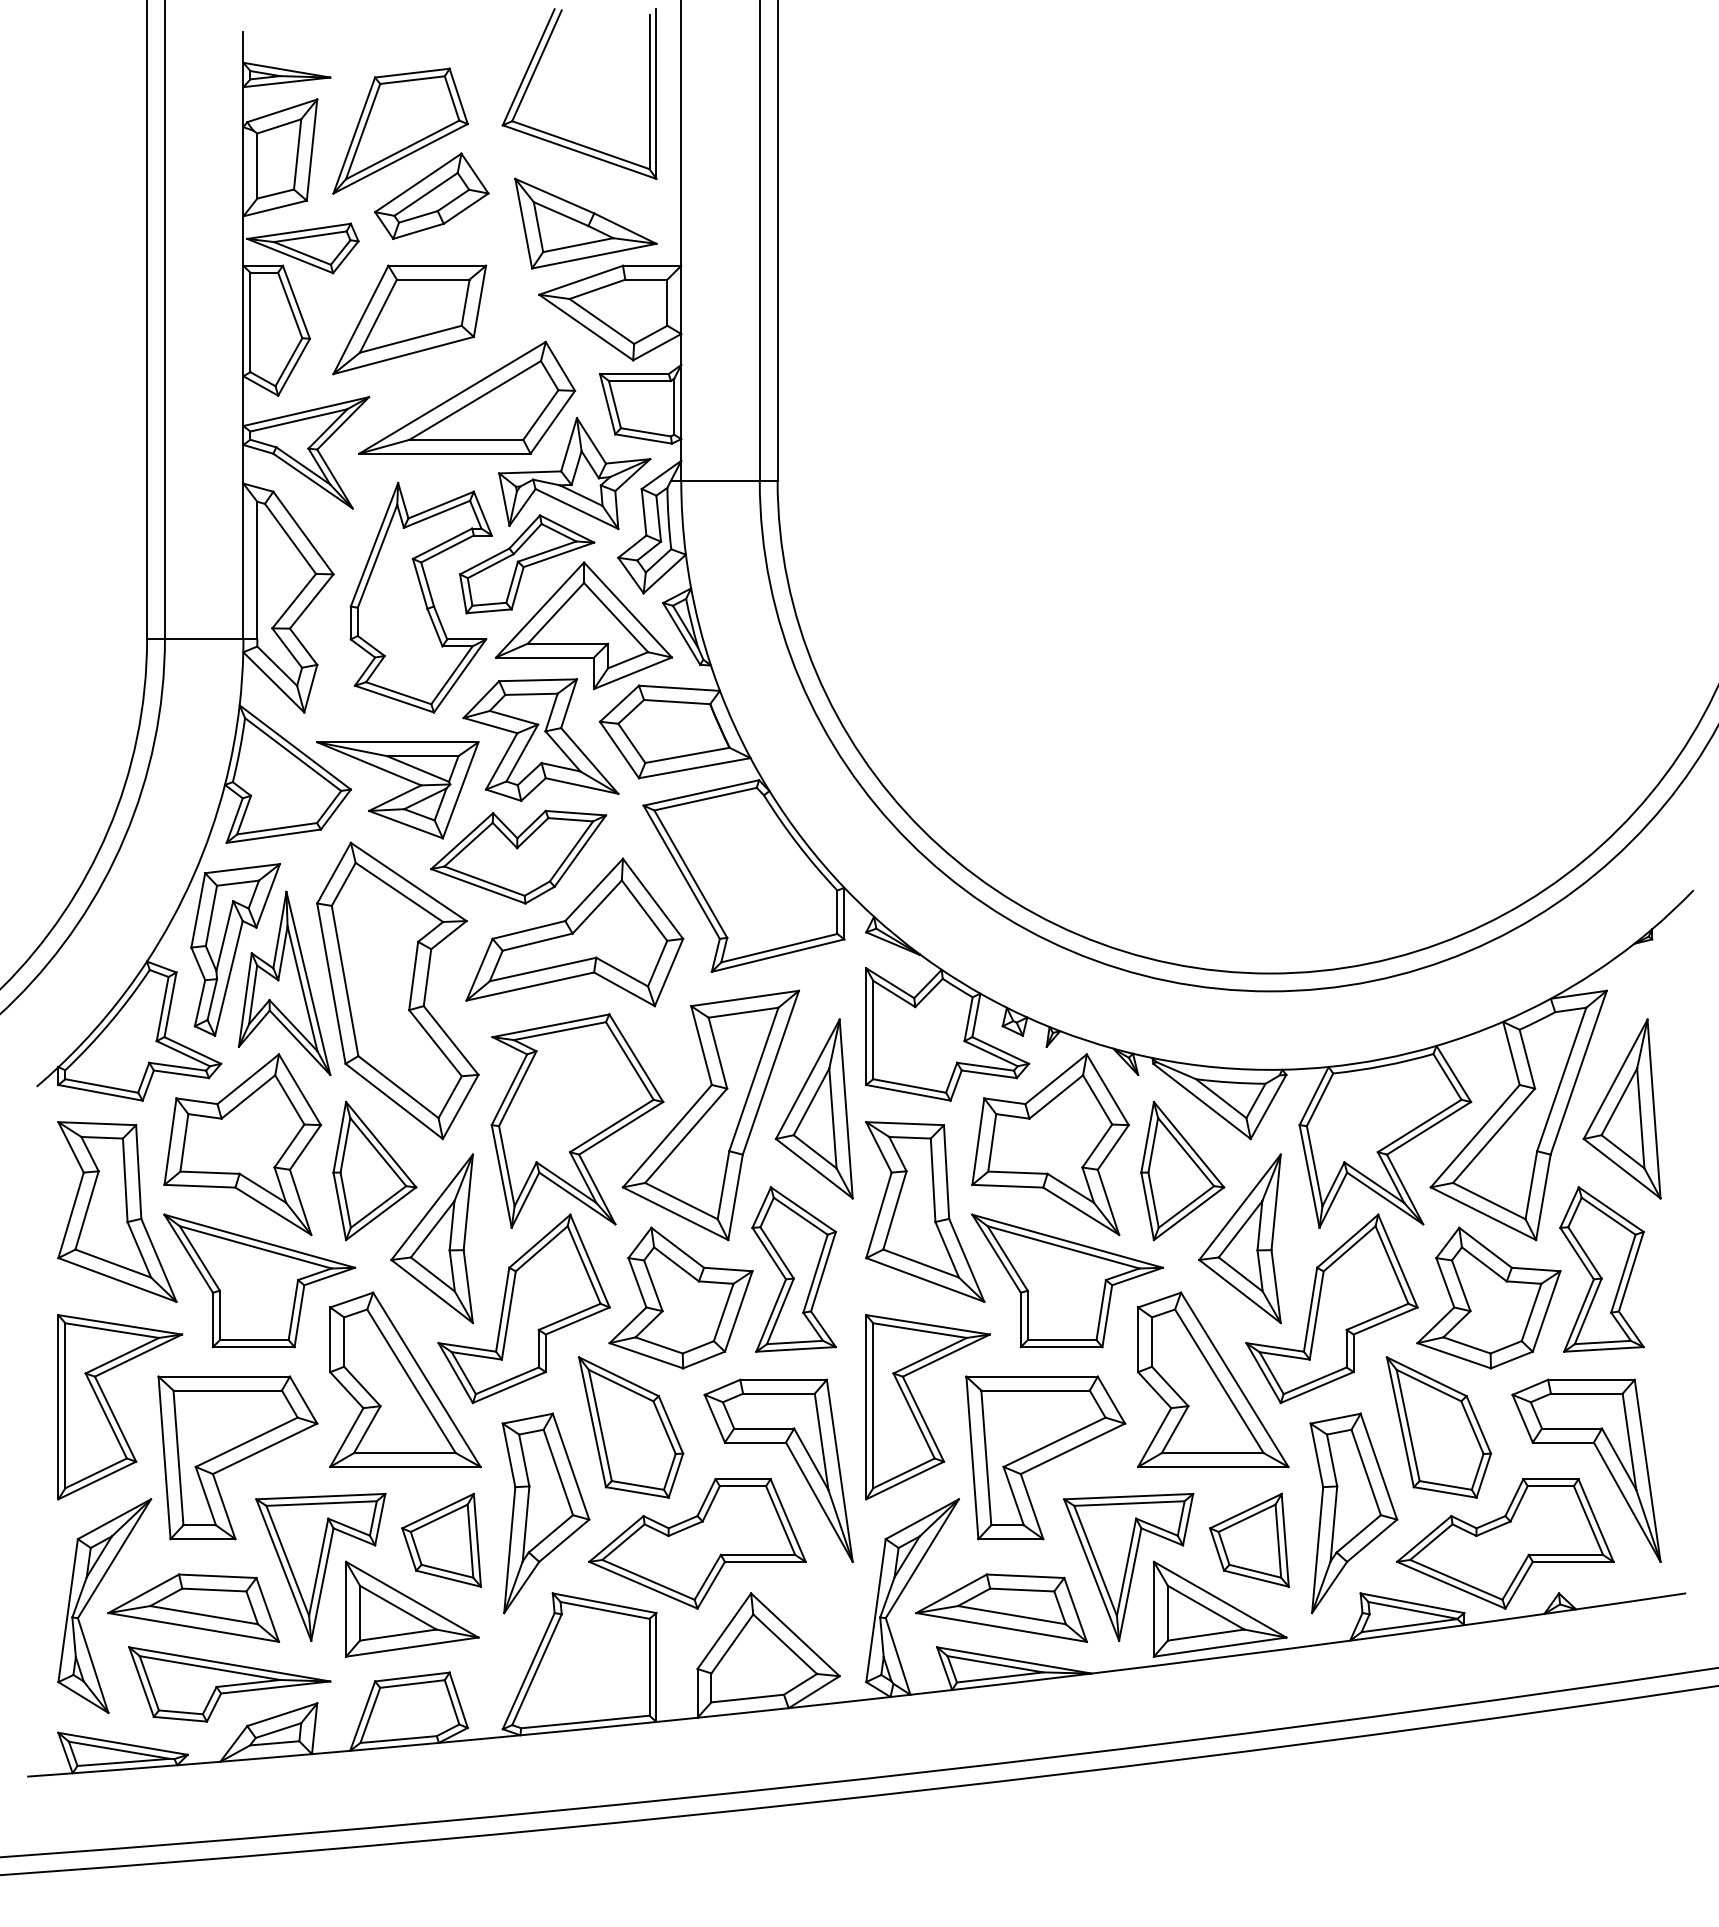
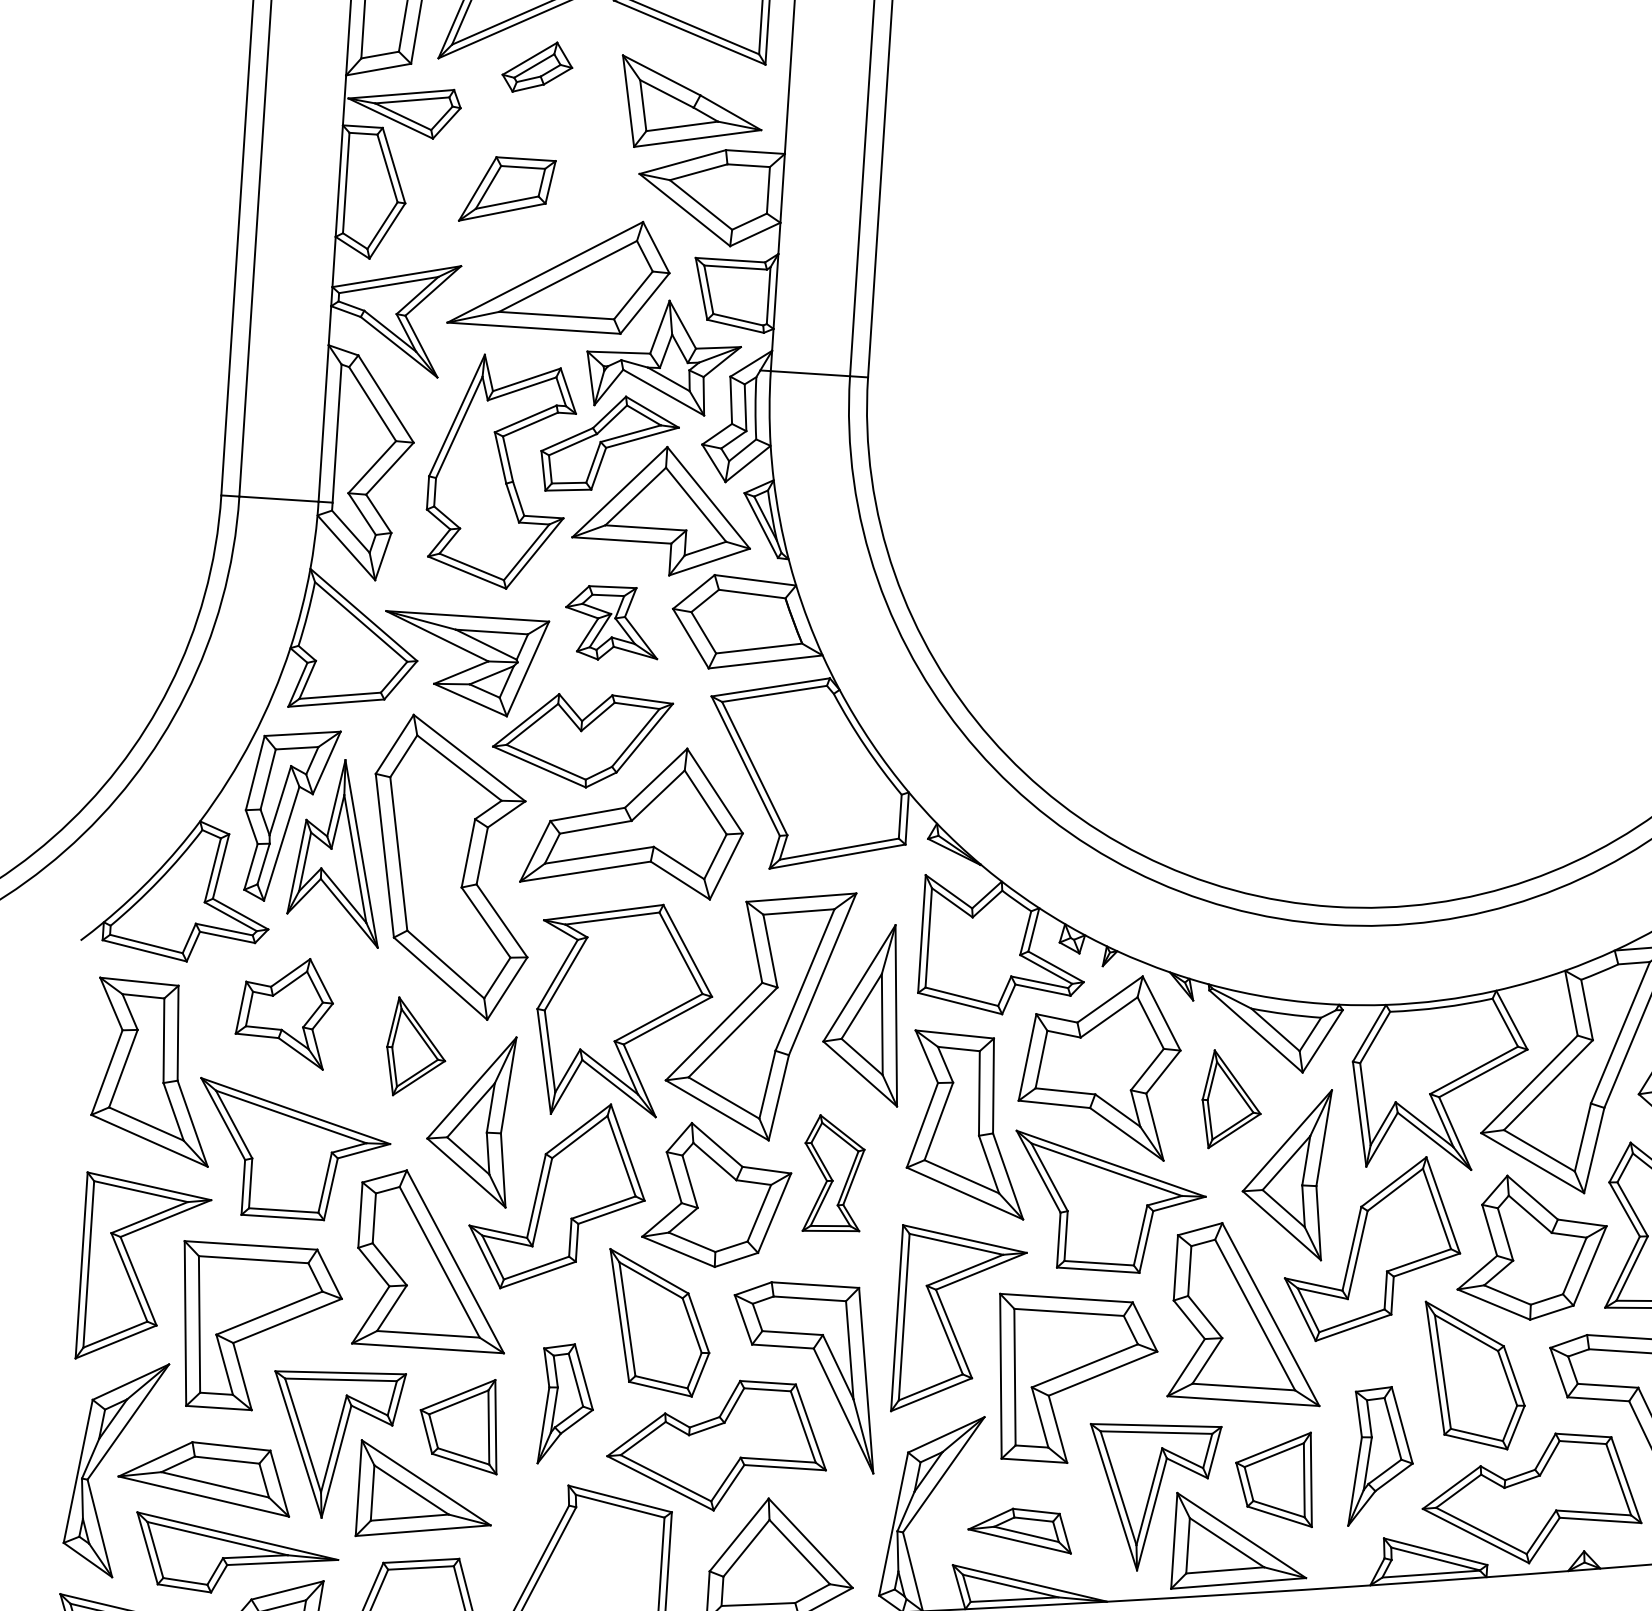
part: (431, 195) -> (537, 66), size x0.6
part: (409, 319) -> (507, 190), size x0.6
part: (540, 739) -> (611, 622), size x0.6
part: (242, 1144) -> (284, 1012), size x0.6
part: (374, 1170) -> (416, 1047), size x0.7
part: (1182, 1171) -> (1231, 1100), size x0.7
part: (793, 1269) -> (832, 1174), size x0.7
part: (545, 1513) -> (566, 1404), size x0.6
part: (1353, 1513) -> (1381, 1457), size x0.7
part: (1001, 1607) -> (1020, 1529), size x0.6

